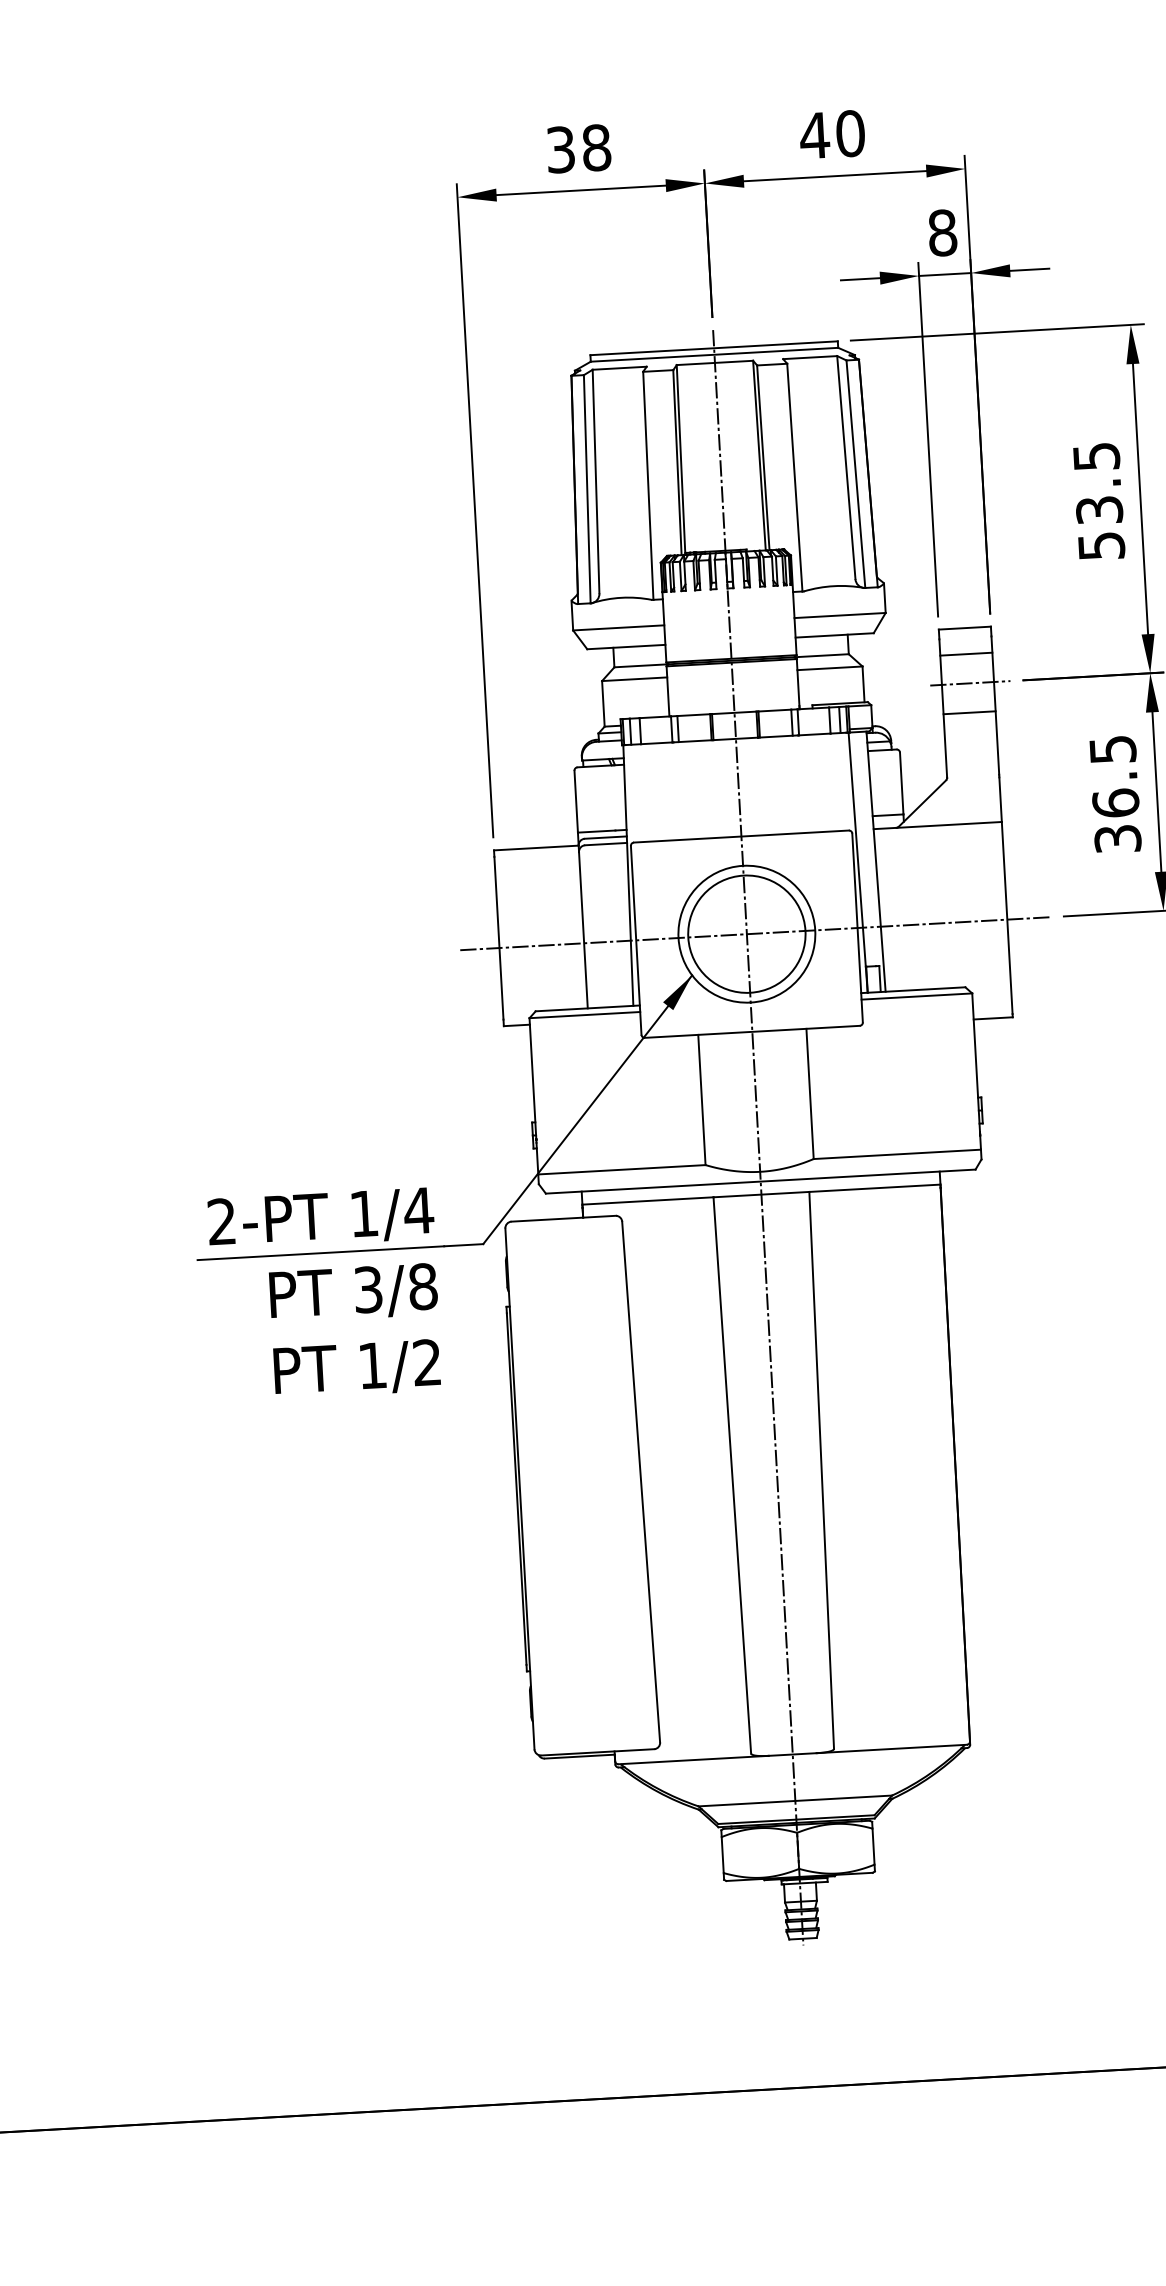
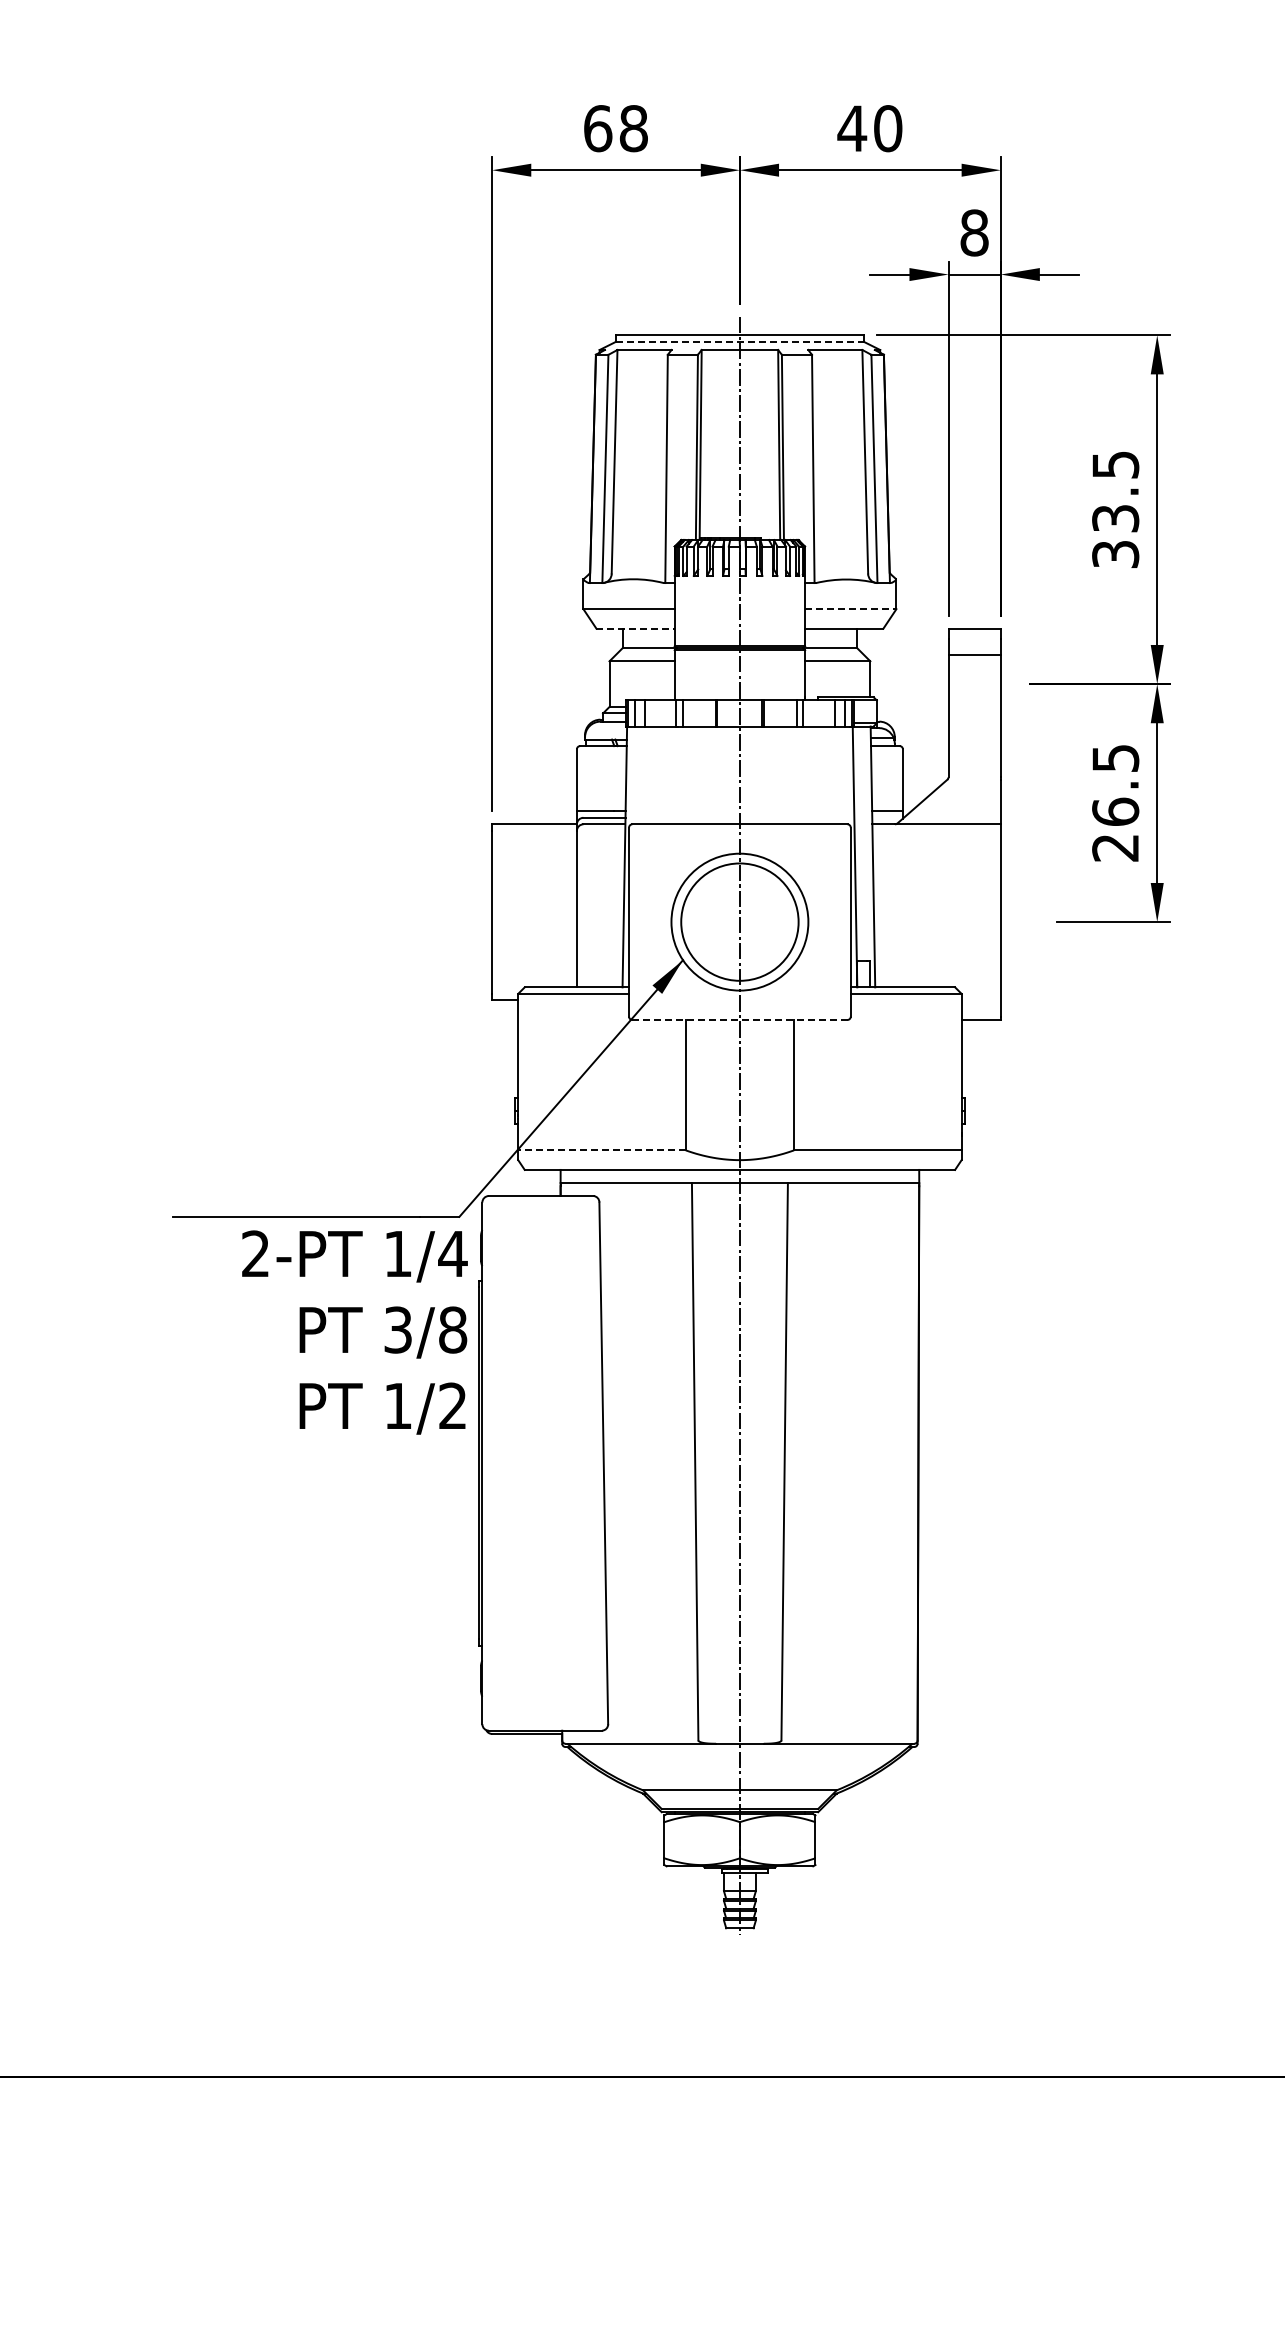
text: (561, 149) -> (598, 128), 38 -> 68
line: (714, 354) -> (739, 341), solid -> dashed
text: (1101, 546) -> (1115, 554), 53.5 -> 33.5
line: (839, 615) -> (850, 609), solid -> dashed
line: (627, 646) -> (636, 628), solid -> dashed
line: (969, 683) -> (976, 684), removed
line: (969, 712) -> (974, 713), removed
text: (1117, 838) -> (1115, 847), 36.5 -> 26.5
line: (755, 934) -> (748, 922), removed
line: (751, 1031) -> (739, 1019), solid -> dashed
line: (622, 1169) -> (602, 1150), solid -> dashed
text: (324, 1294) -> (354, 1332), moved

